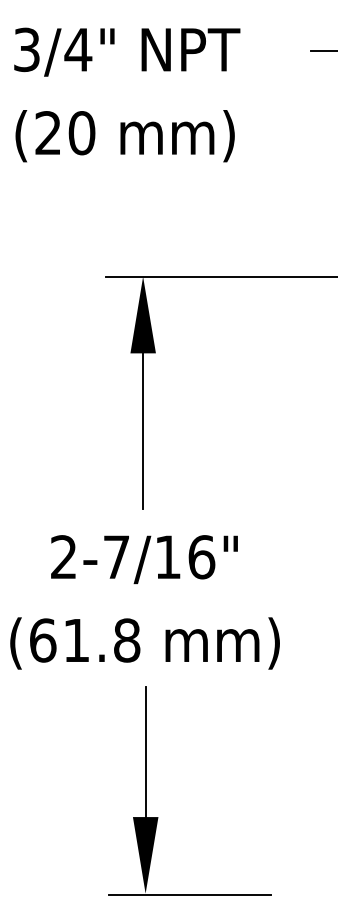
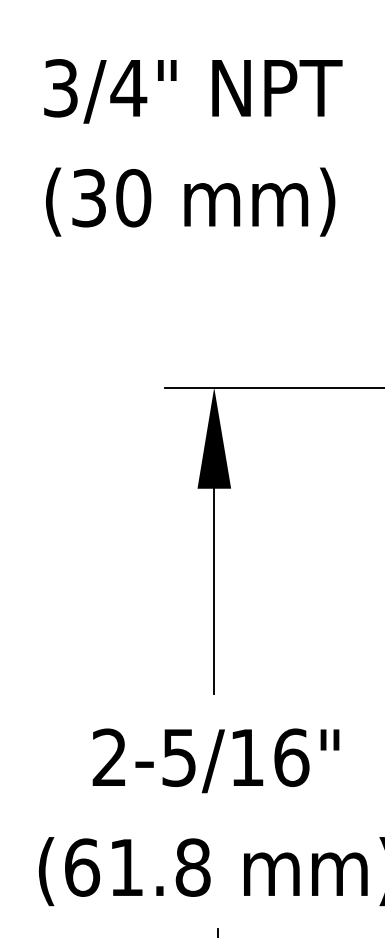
text: (47, 133) -> (88, 198), (20 -> (30
text: (116, 557) -> (179, 758), 2-7/16" -> 2-5/16"

